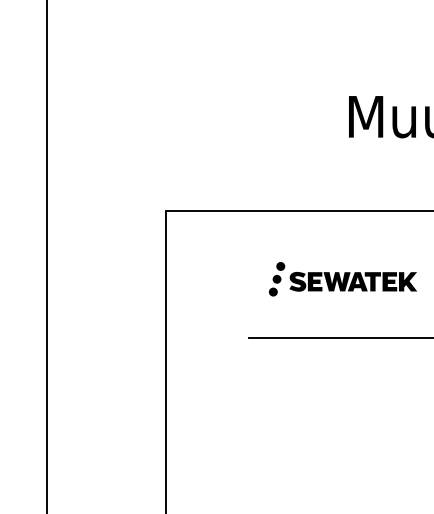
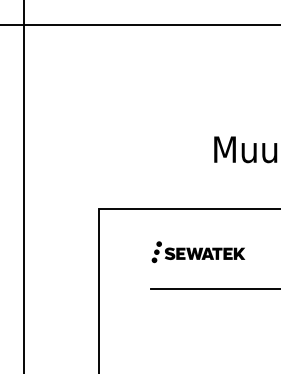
part: (342, 279) -> (198, 252), moved

